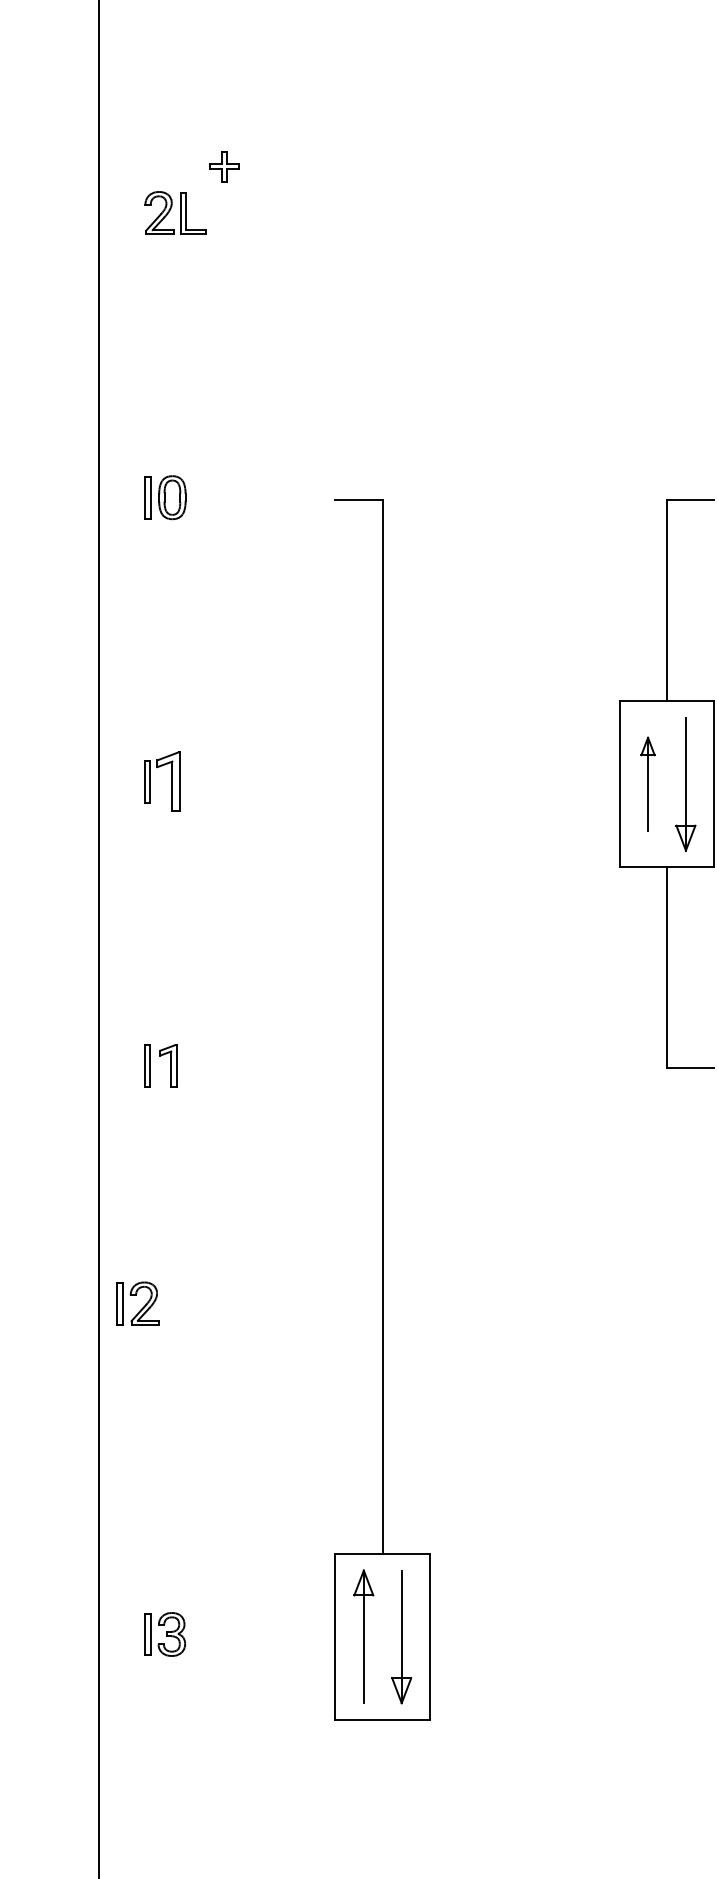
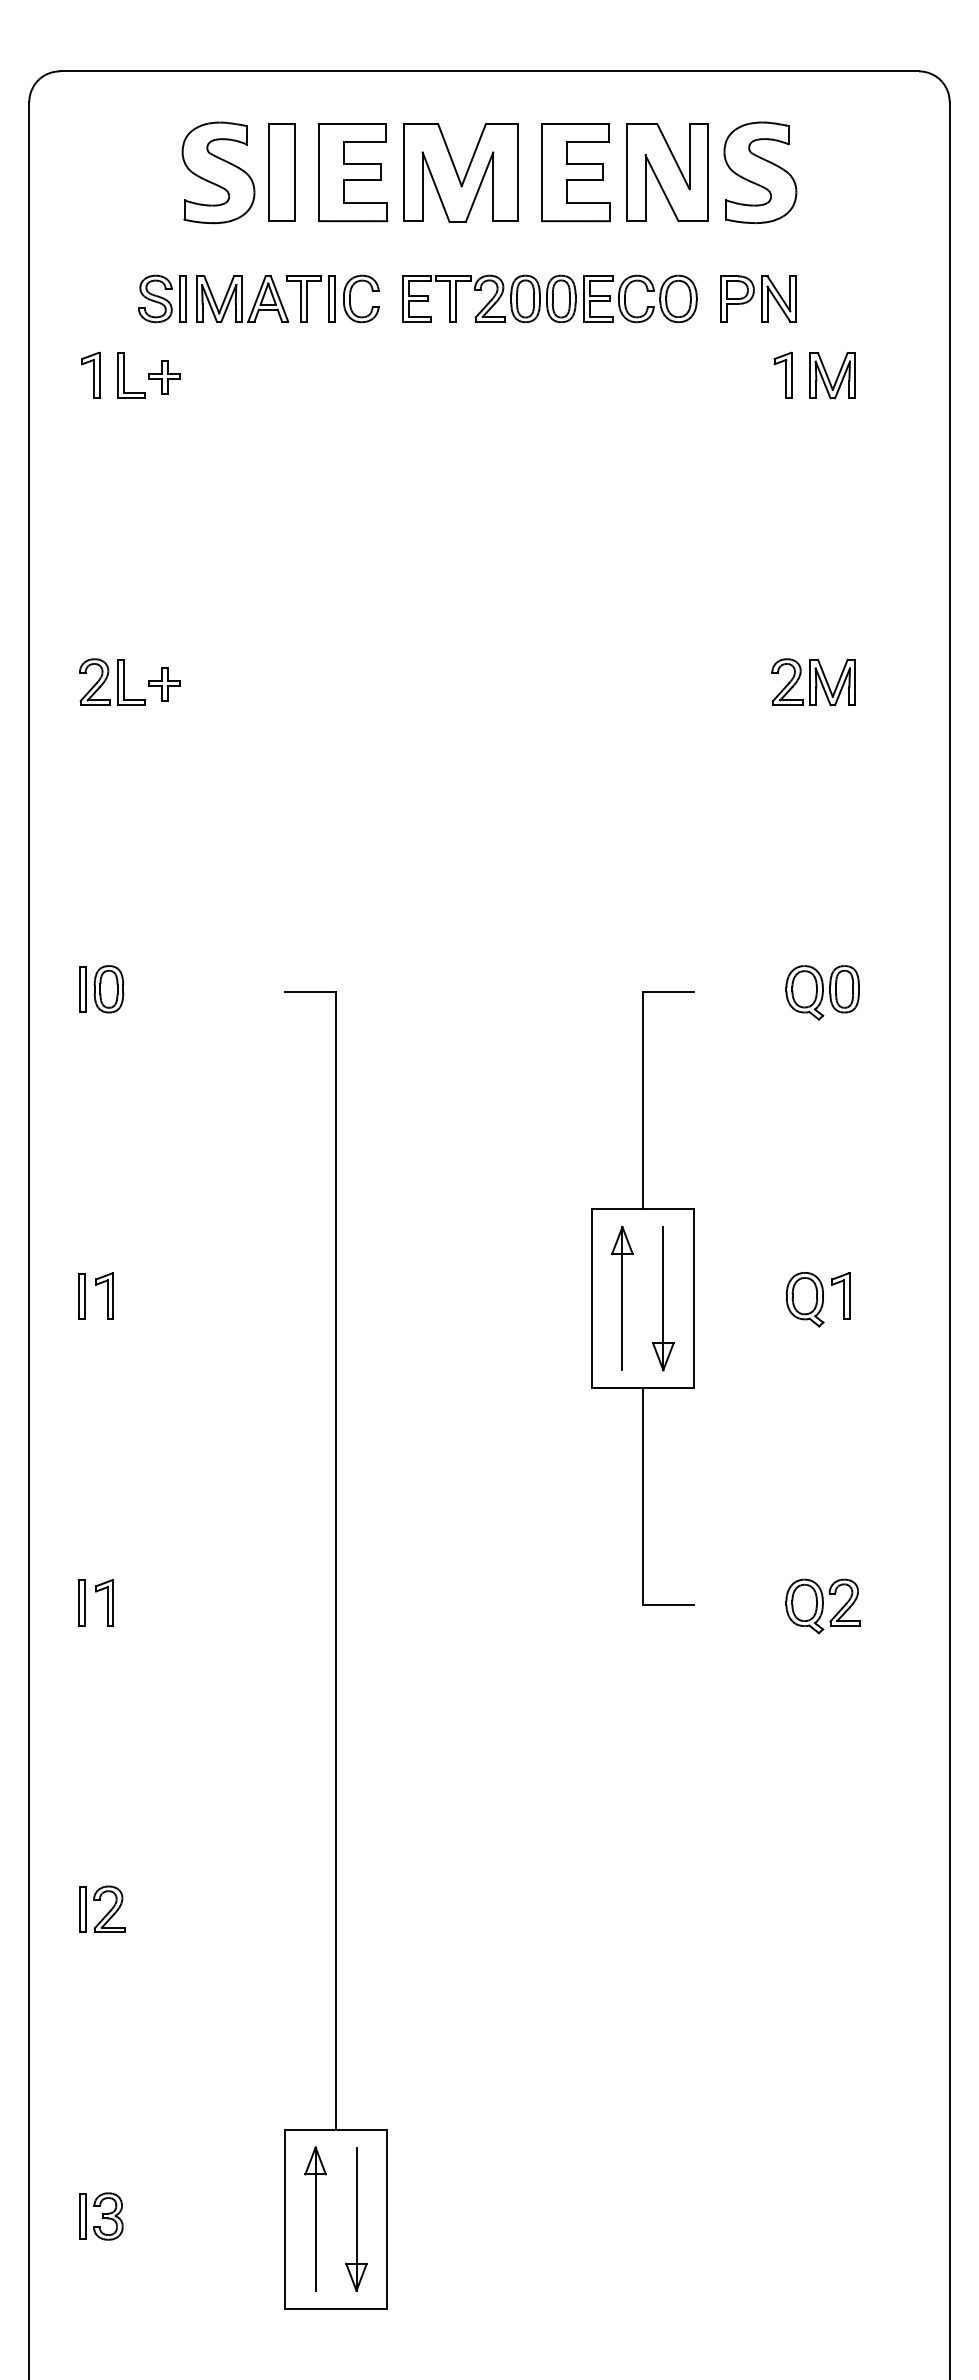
part: (223, 167) -> (164, 684), moved
part: (168, 781) -> (104, 1295), size x0.71
part: (648, 784) -> (622, 1298), size x1.43
part: (143, 1306) -> (107, 1912), moved

